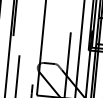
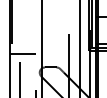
line: (22, 47) -> (22, 54), added

